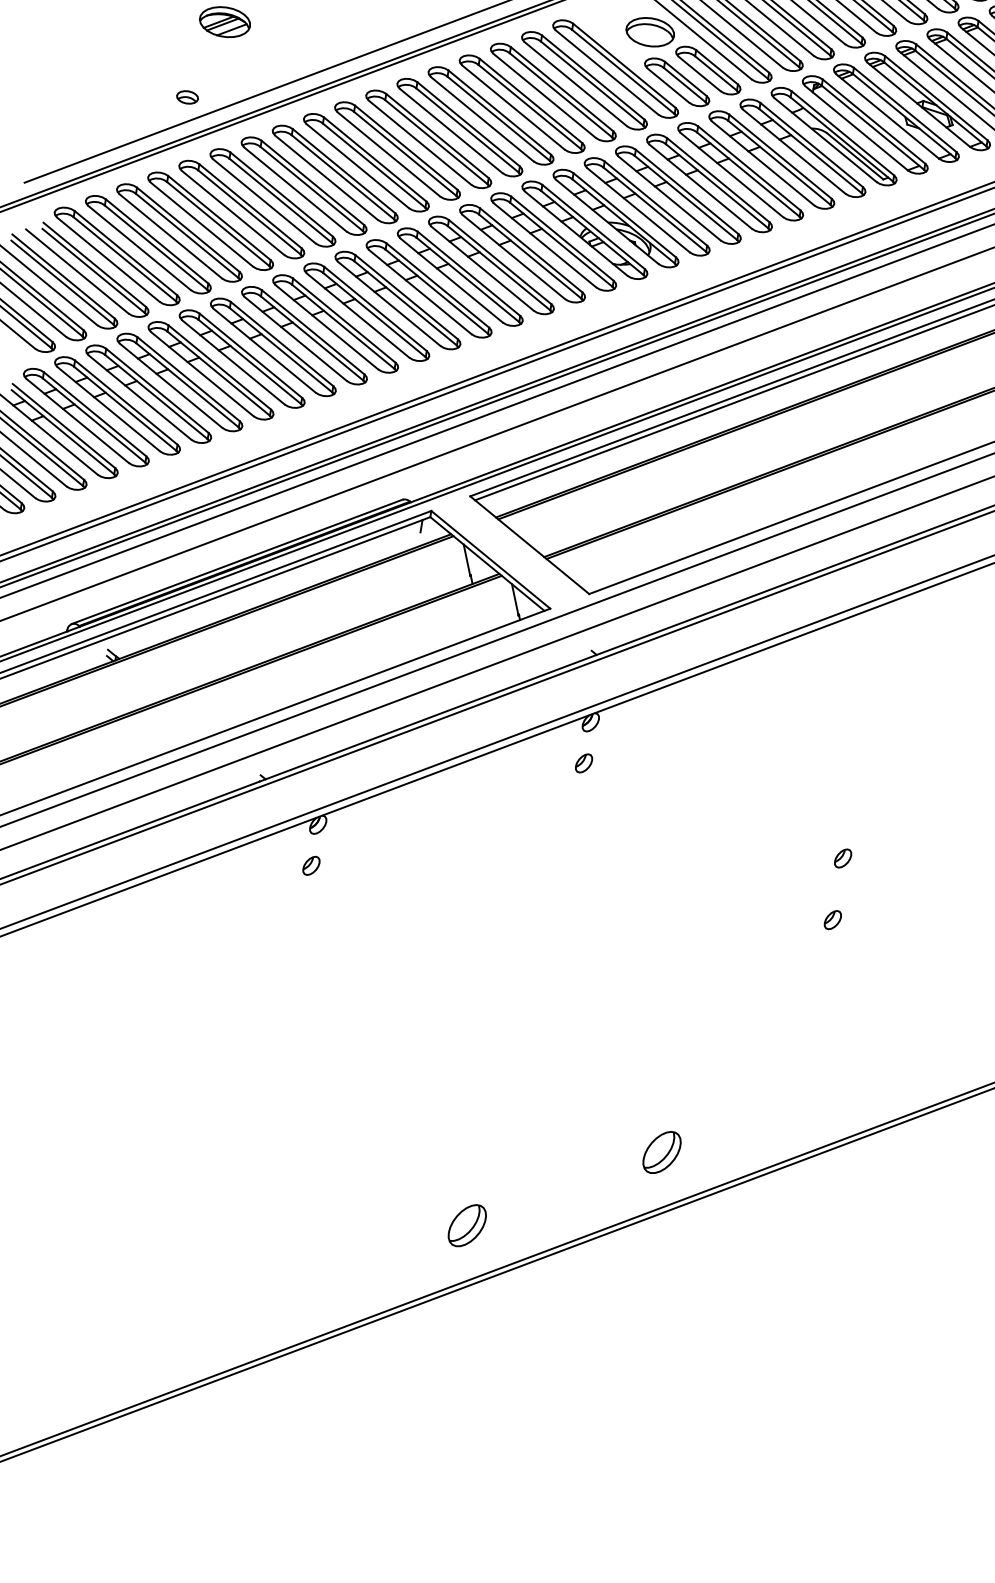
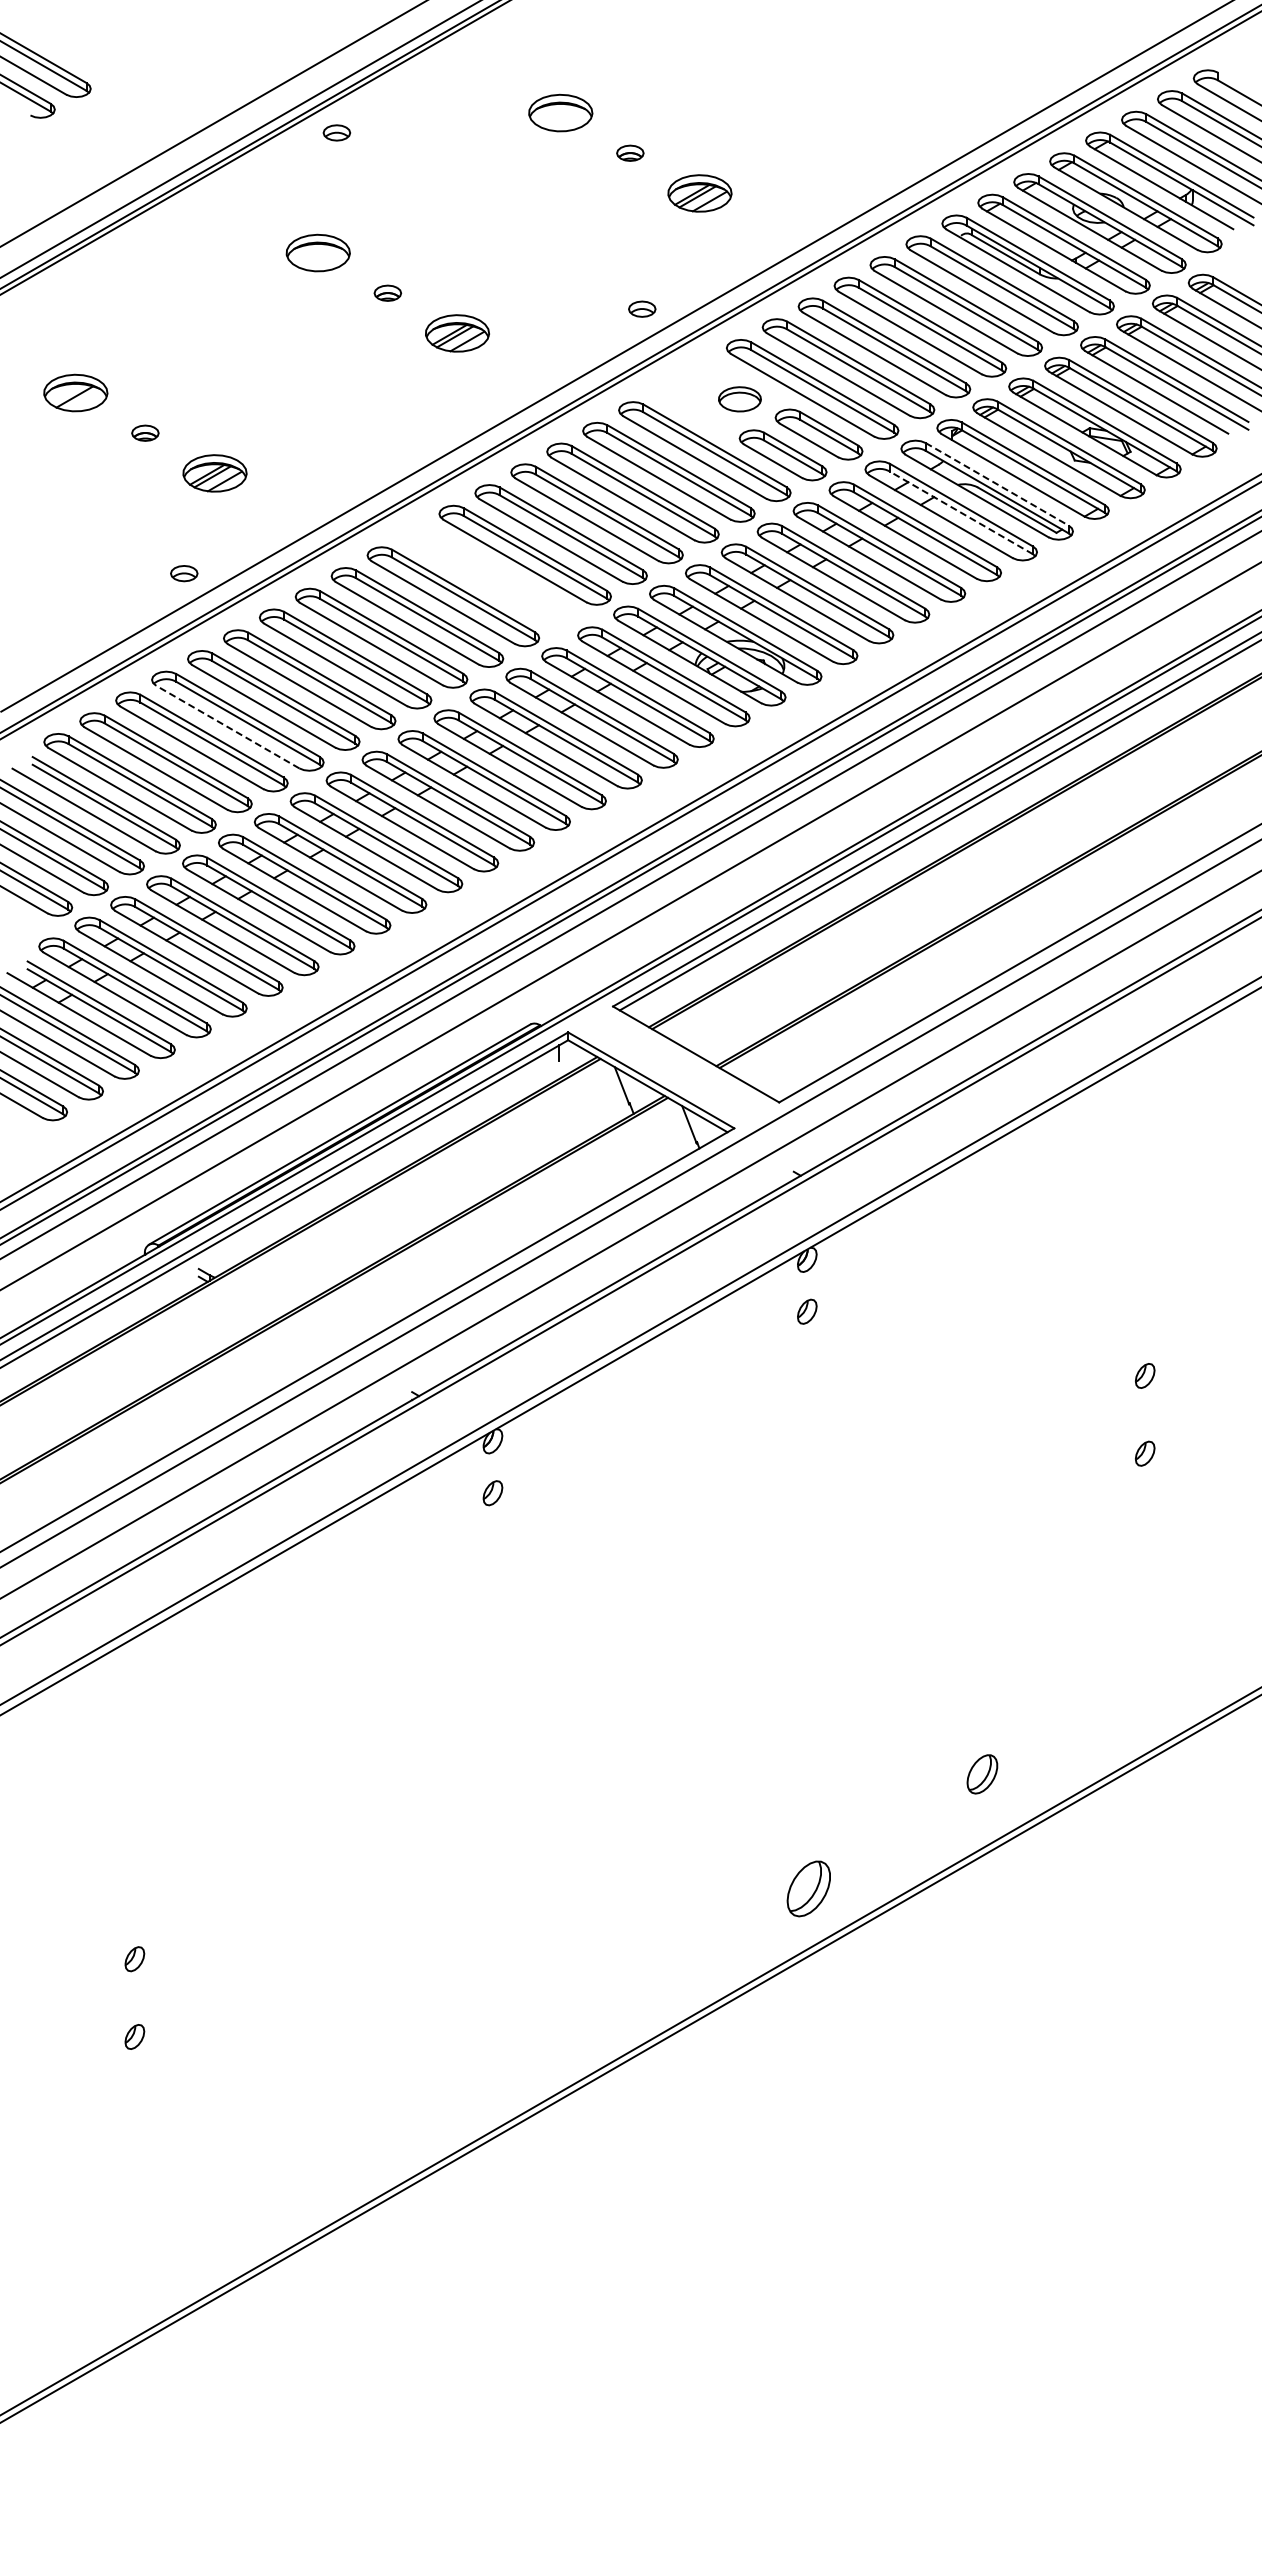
part: (649, 32) -> (739, 399), size x0.7
line: (843, 133) -> (997, 484), solid -> dashed
part: (428, 138) -> (488, 575), removed
line: (810, 150) -> (961, 512), solid -> dashed
line: (201, 224) -> (227, 727), solid -> dashed
part: (662, 1152) -> (982, 1774), size x0.7
part: (467, 1225) -> (808, 1888), moved

